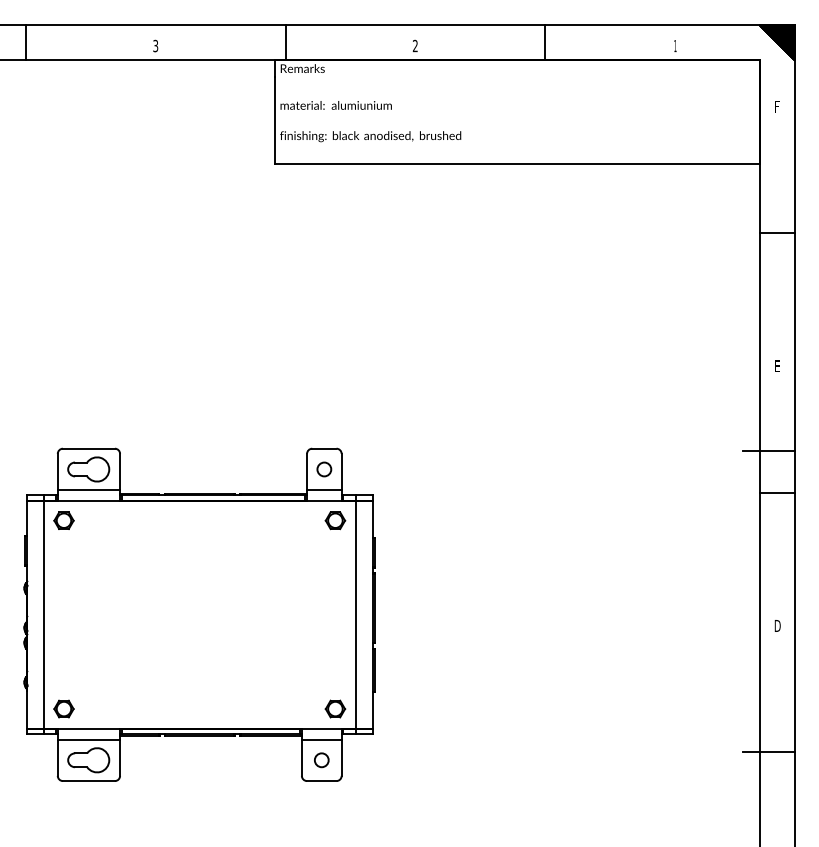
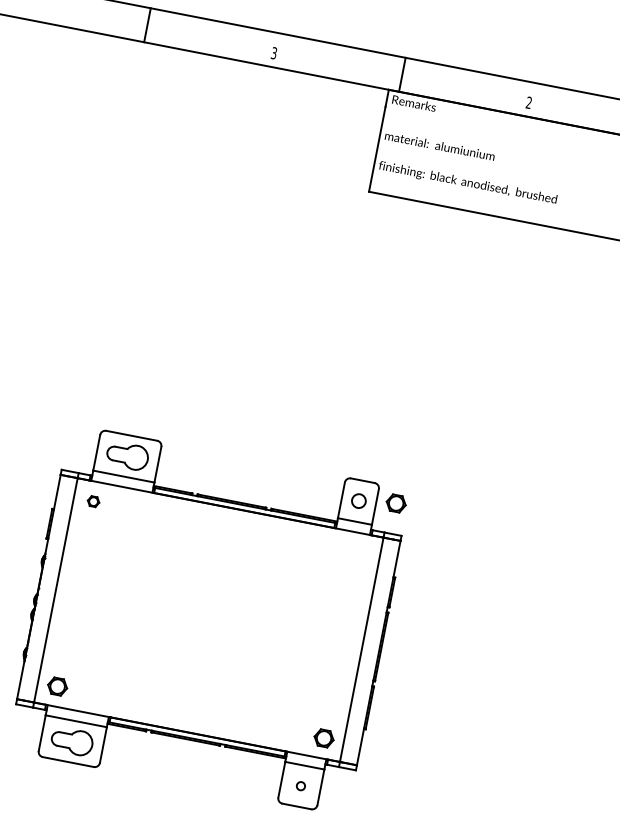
part: (63, 520) -> (93, 501), size x0.6
part: (335, 520) -> (396, 503), moved
circle: (321, 760) -> (300, 786), size x0.6

